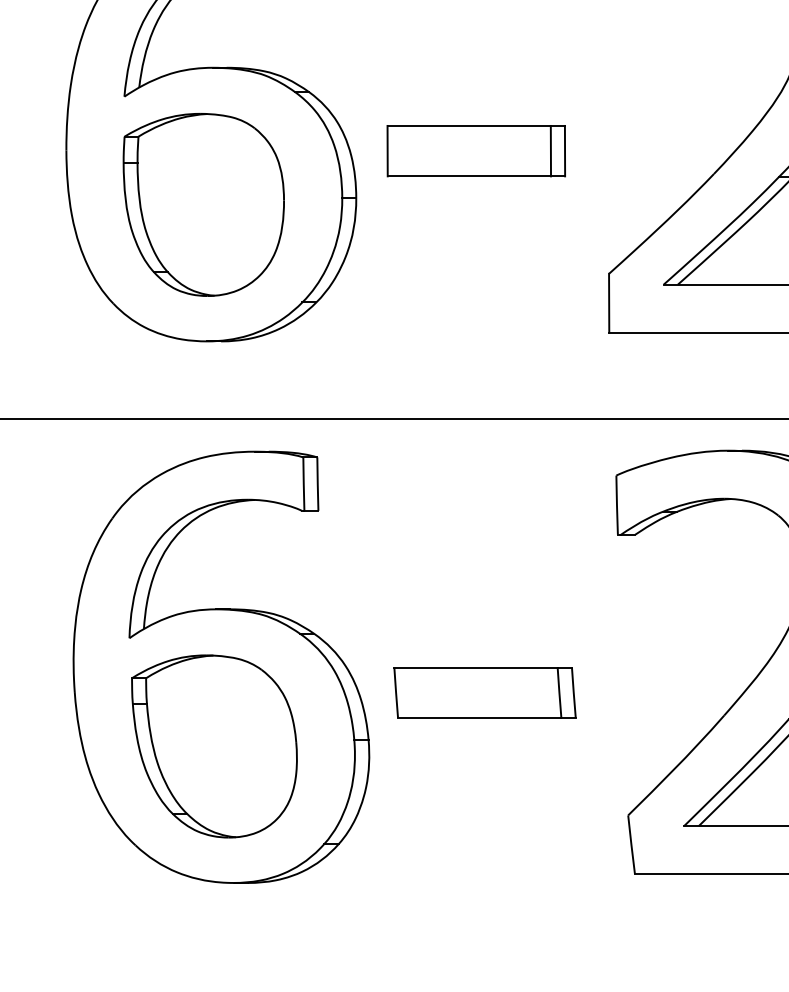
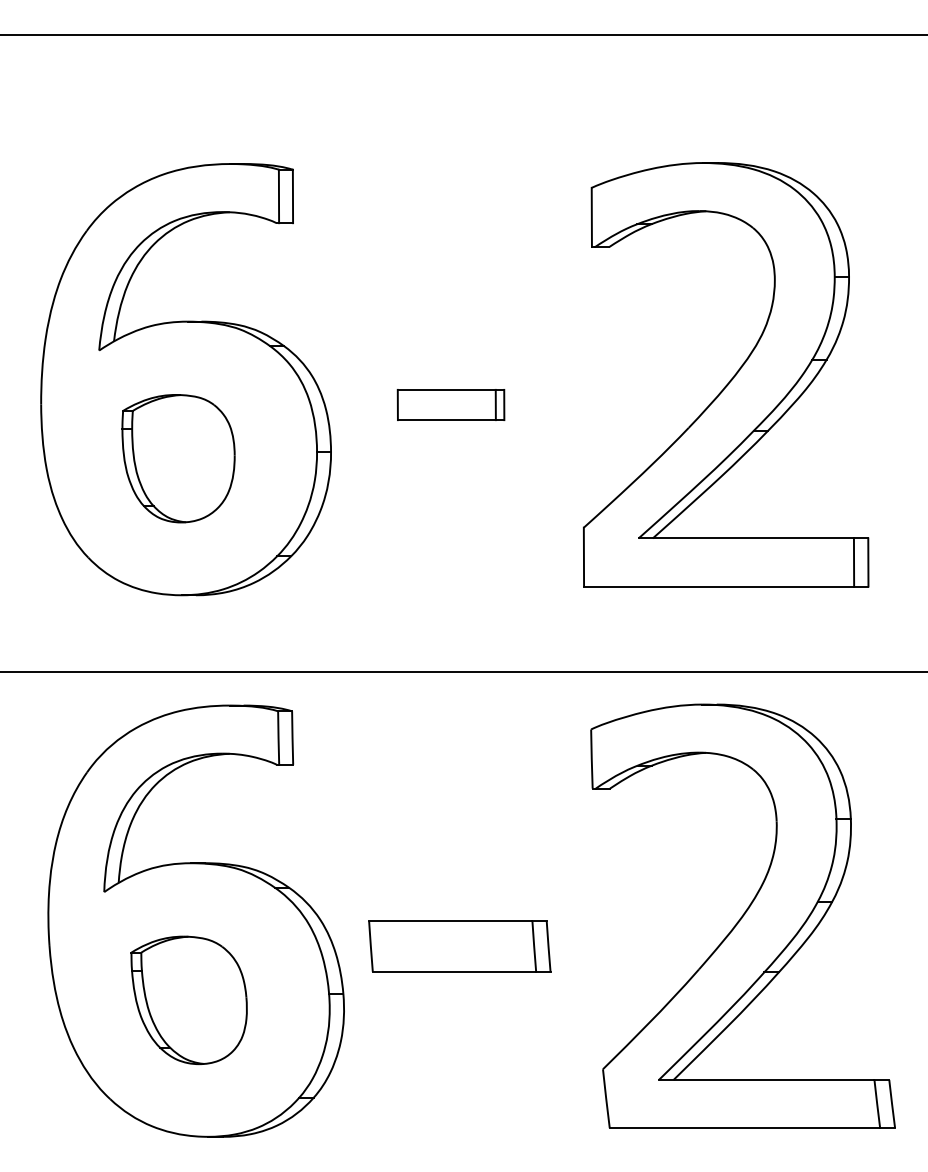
part: (475, 150) -> (450, 404), size x0.6
part: (203, 204) -> (178, 458), size x0.7
part: (213, 746) -> (188, 1000), size x0.7

